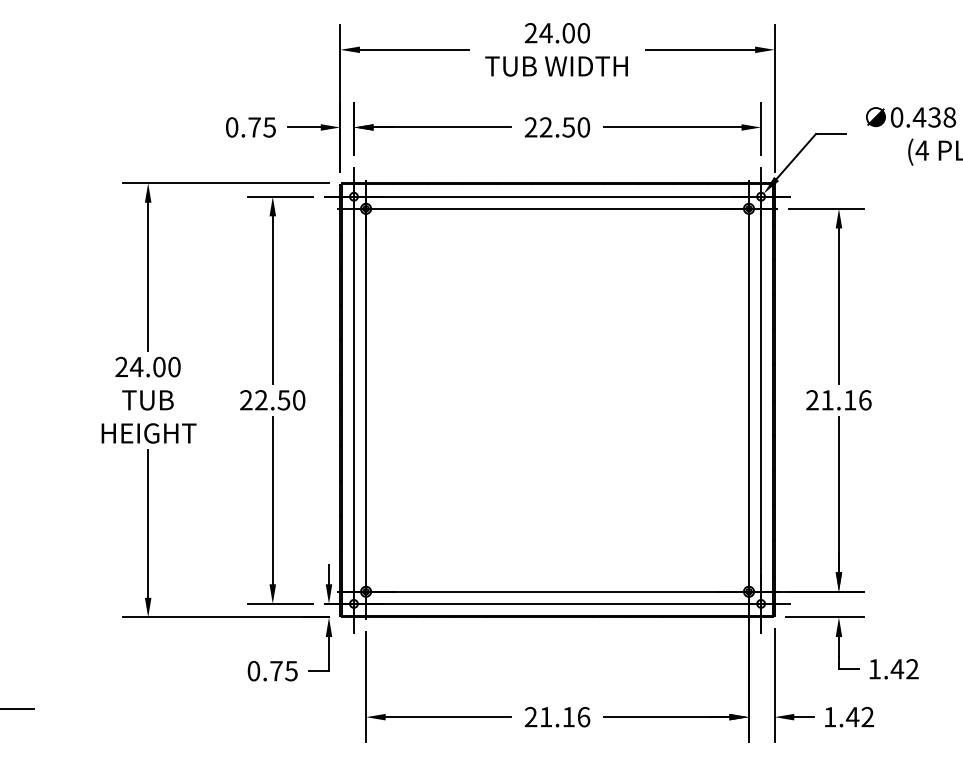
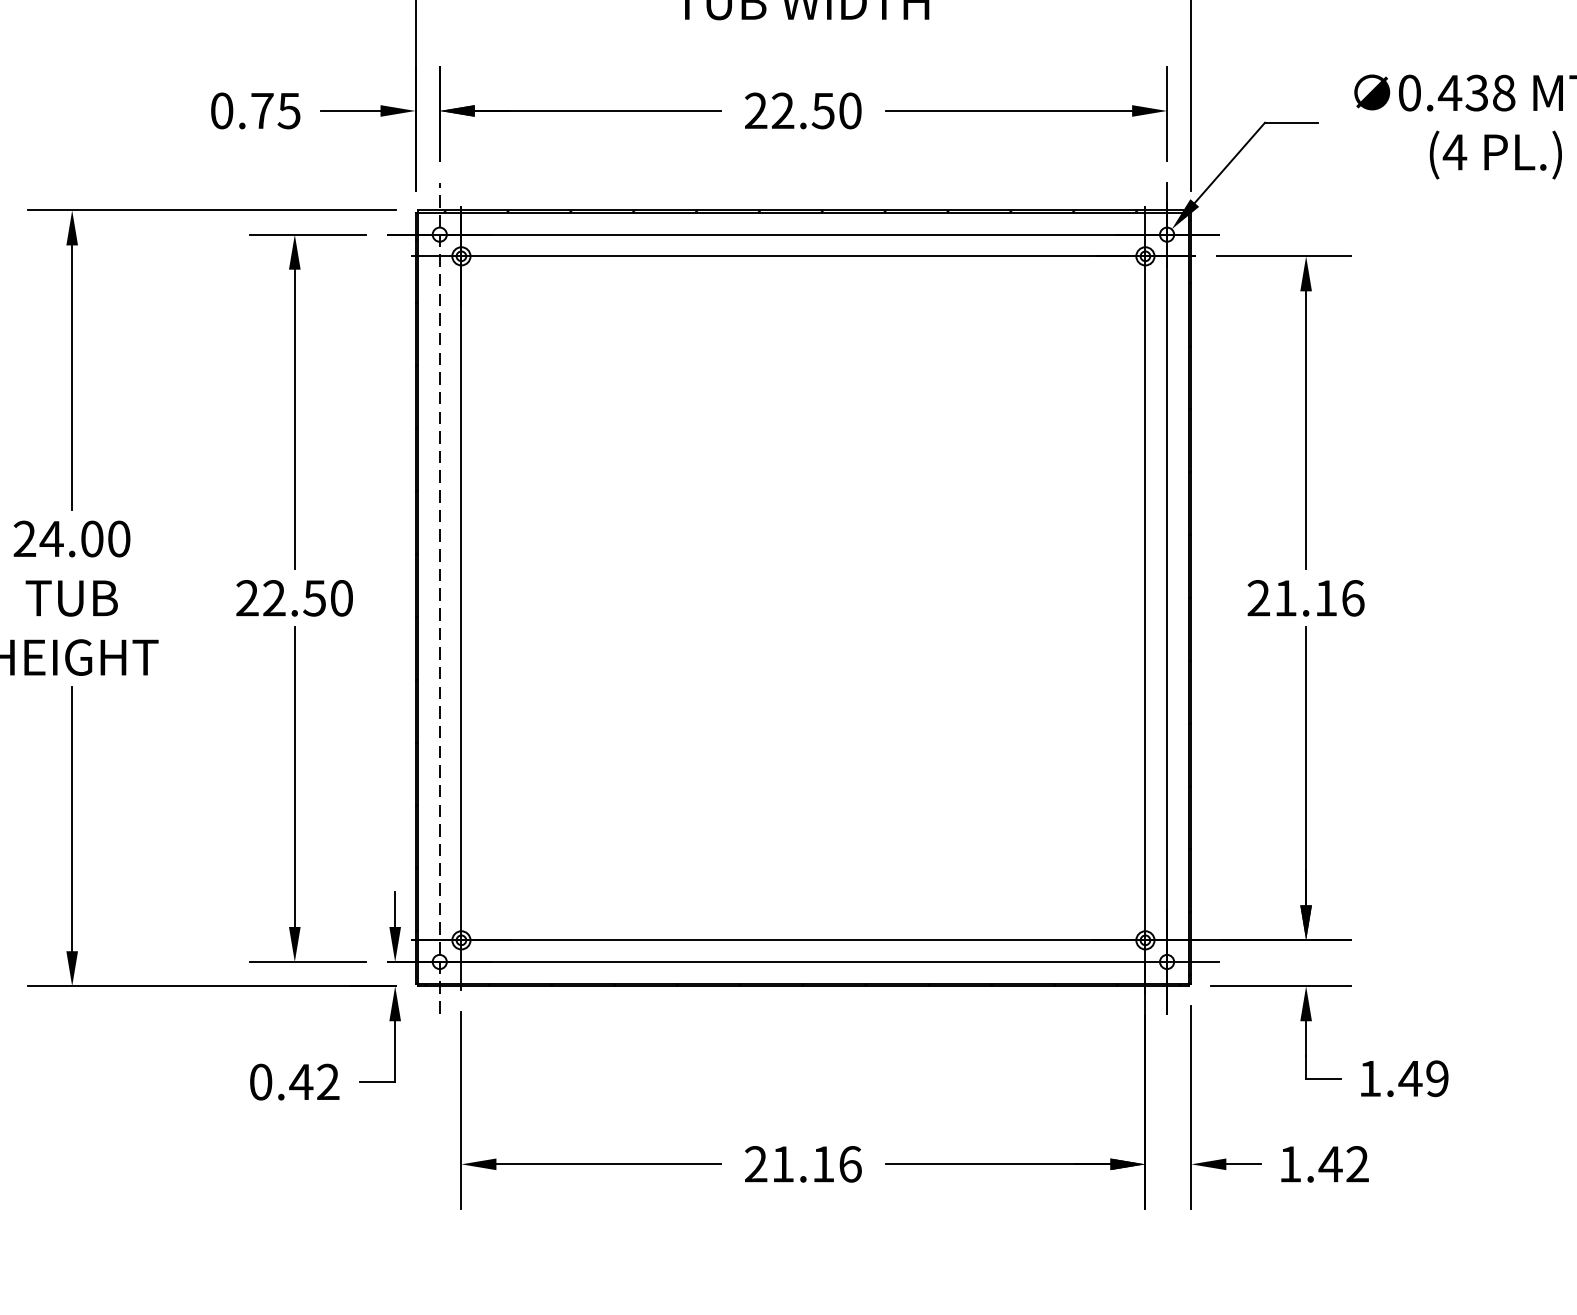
line: (353, 399) -> (438, 596), solid -> dashed
text: (912, 669) -> (1437, 1079), 1.42 -> 1.49
text: (283, 670) -> (313, 1080), 0.75 -> 0.42

